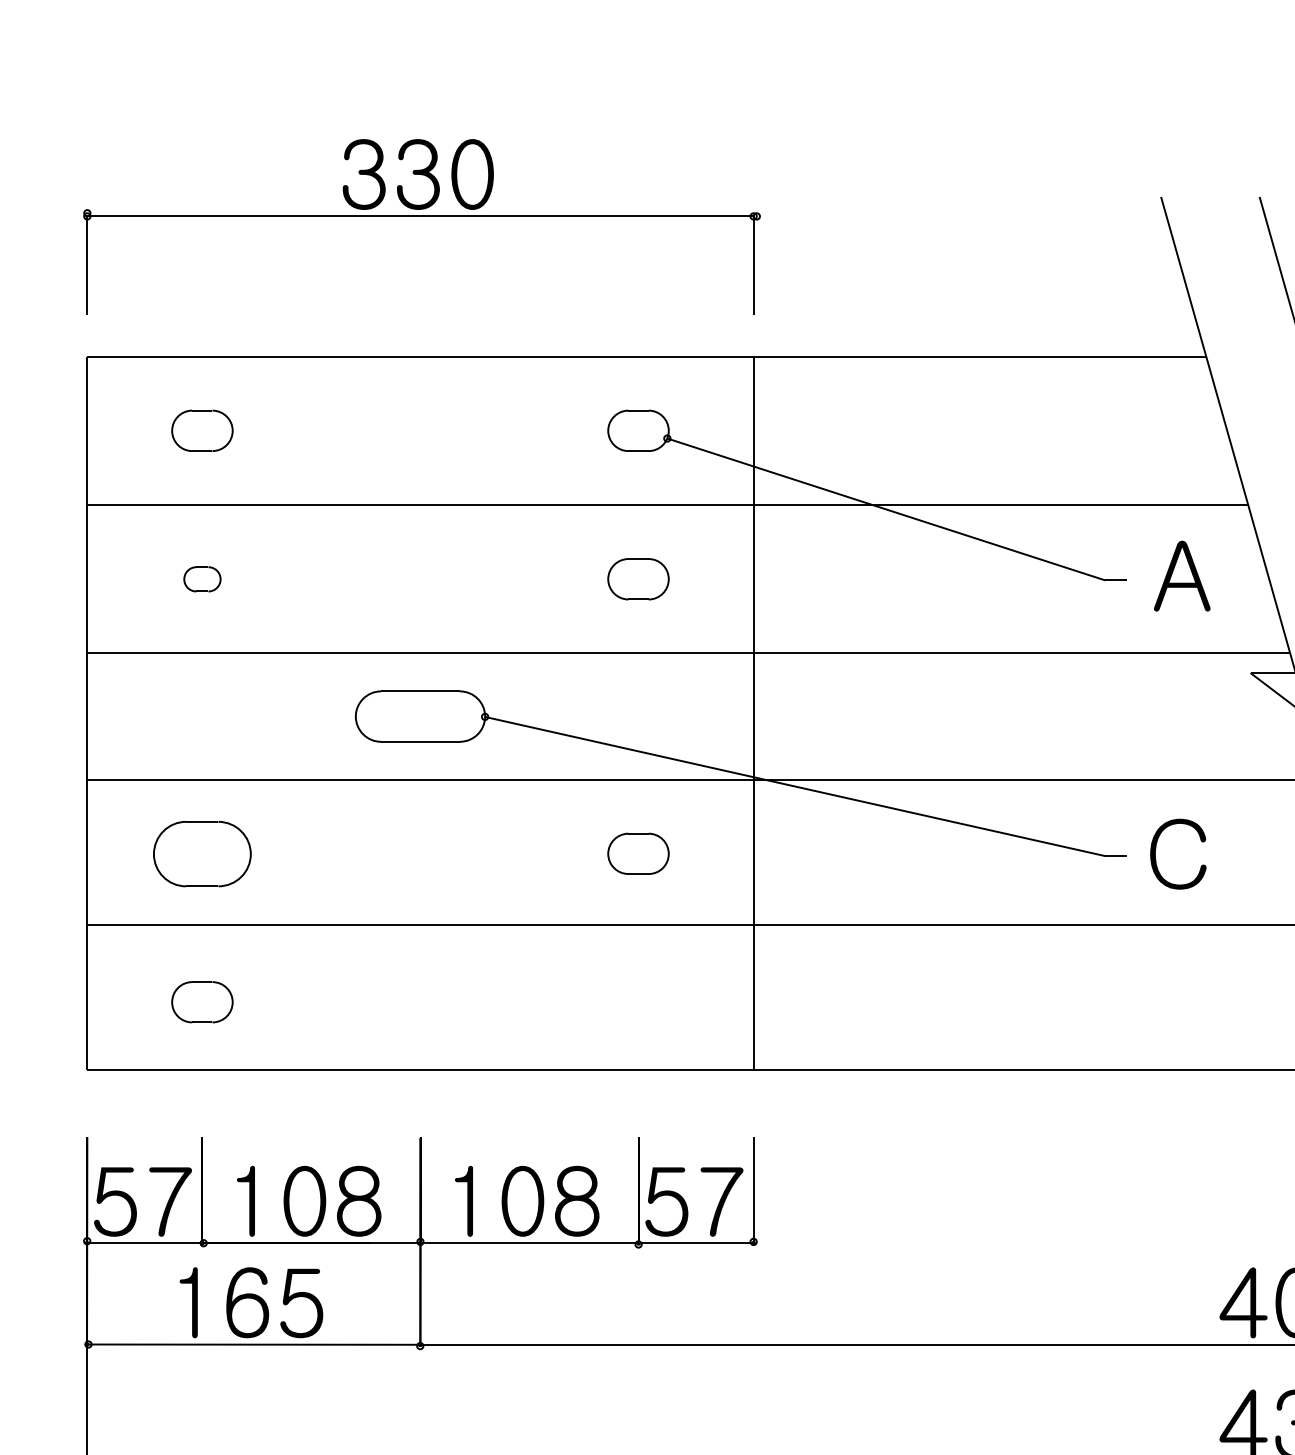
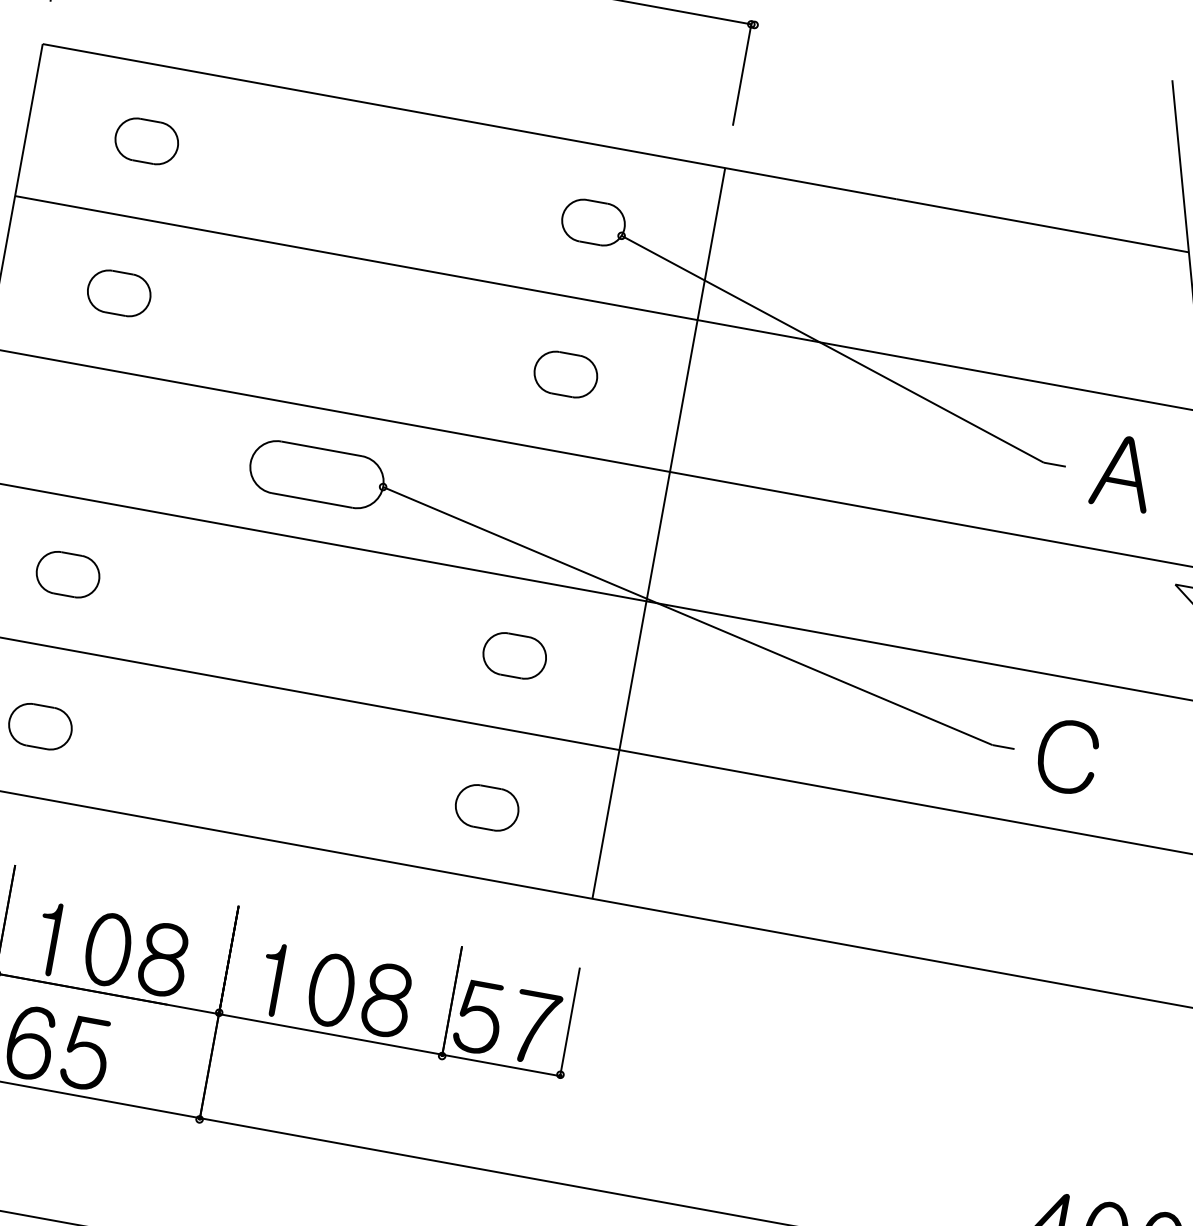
part: (202, 579) -> (119, 293), size x1.67
part: (202, 853) -> (68, 574), size x0.62
part: (638, 1002) -> (487, 808), added

